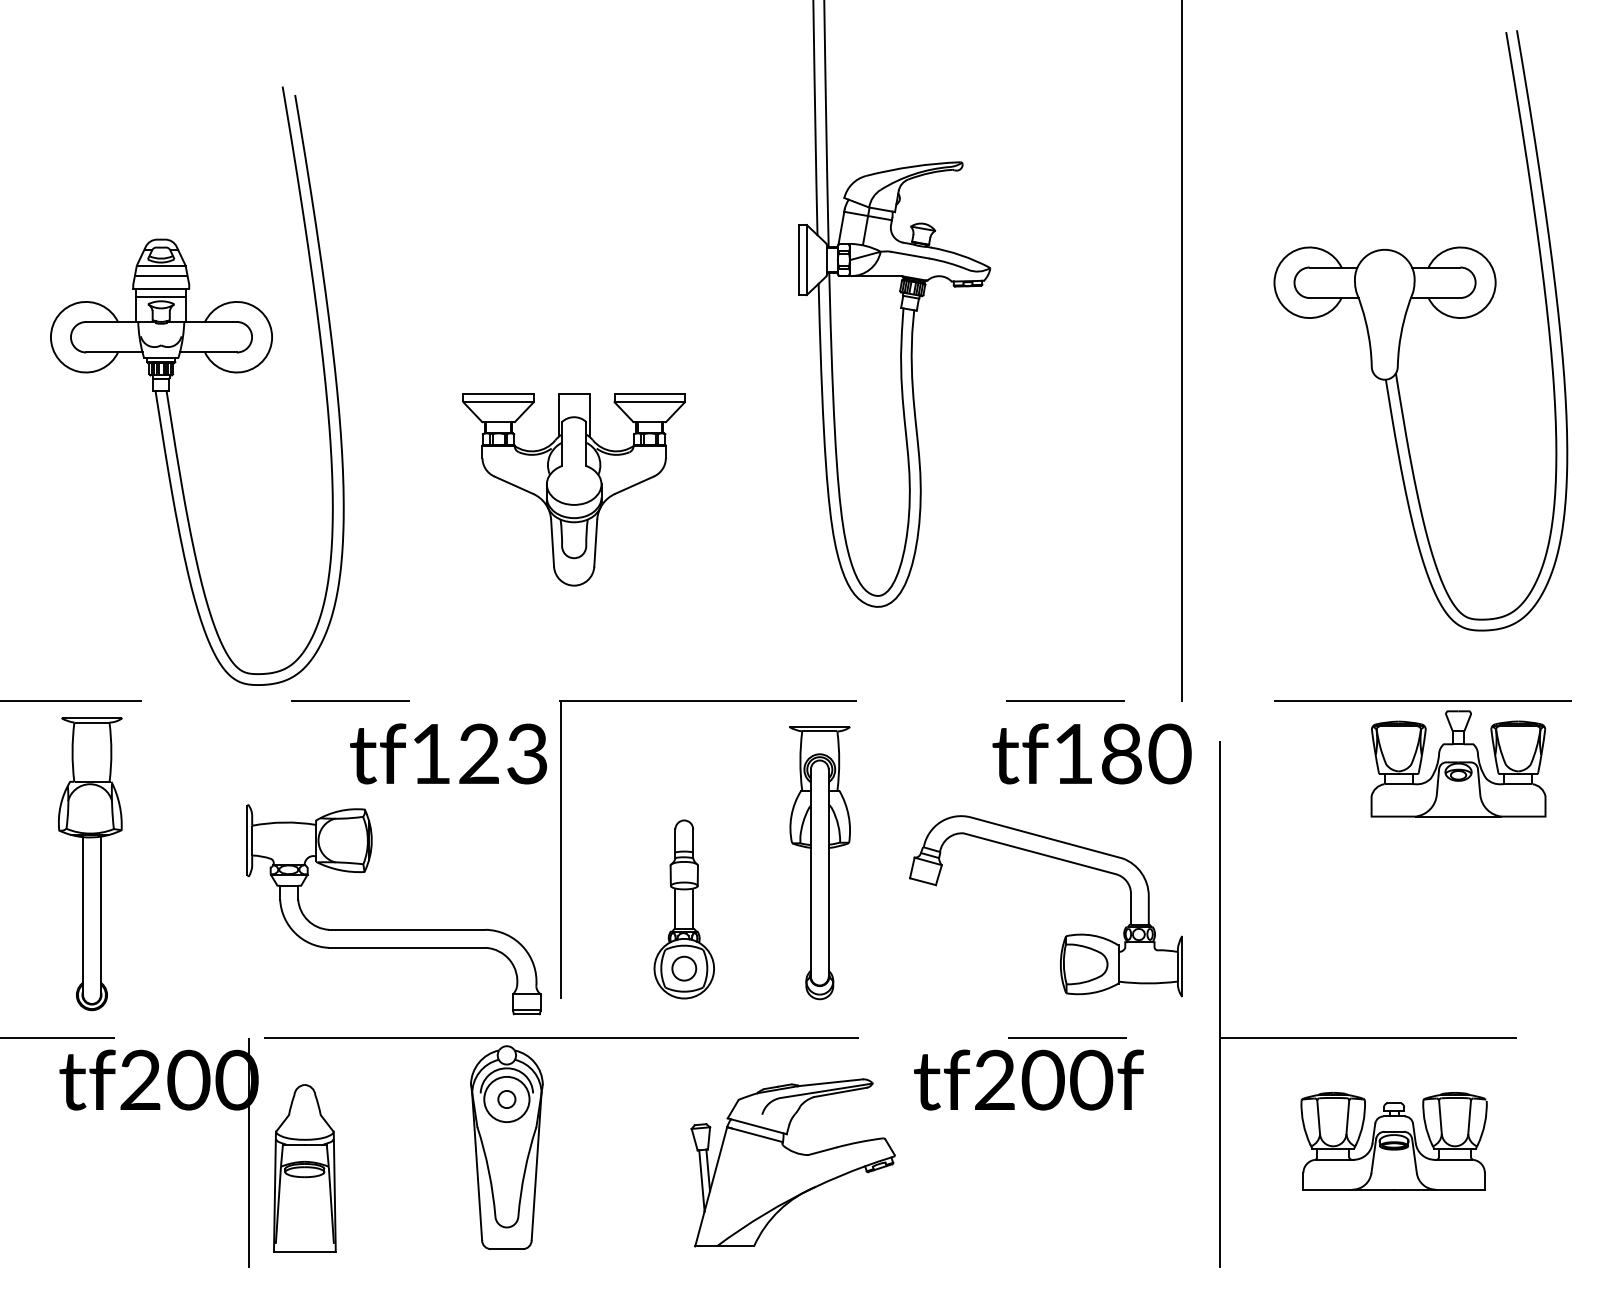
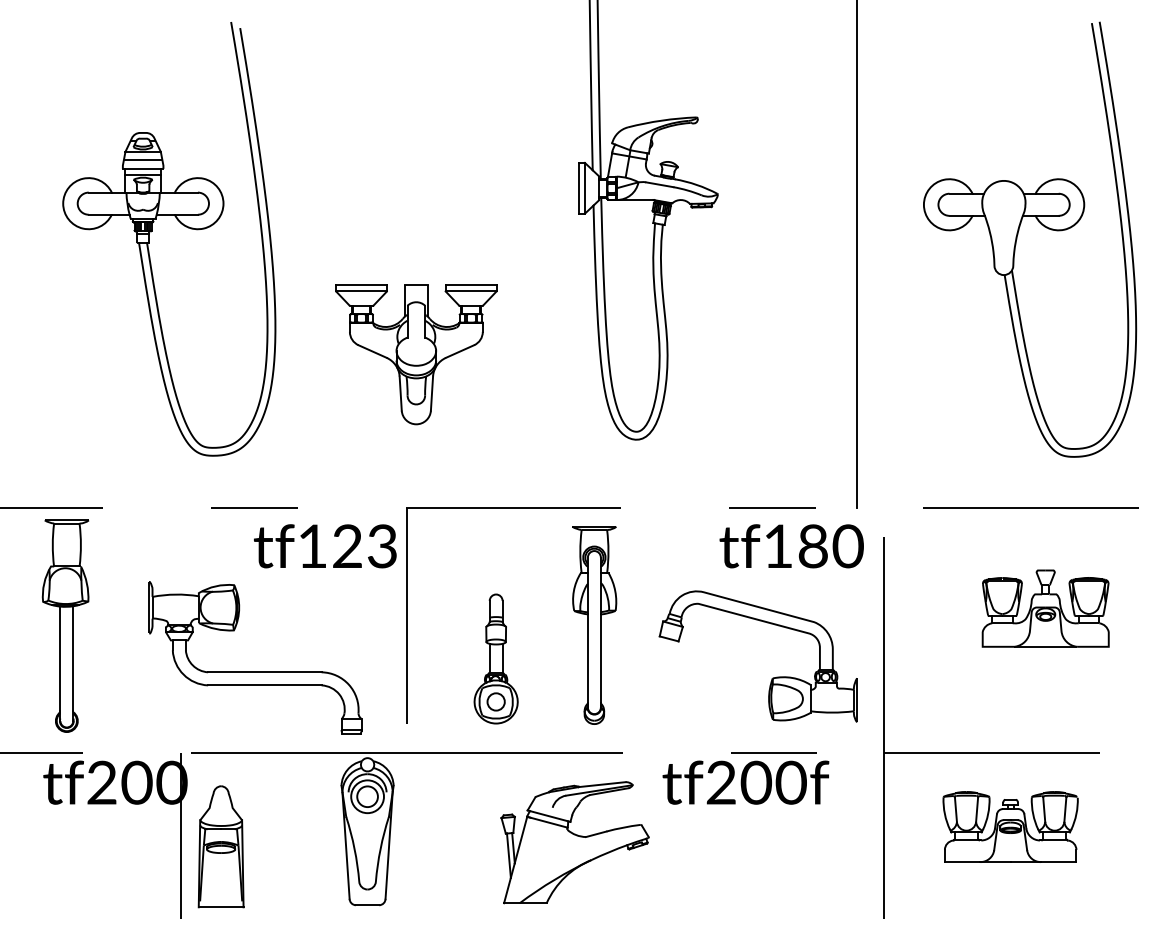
part: (174, 374) -> (152, 230), moved
part: (1458, 763) -> (1045, 608), moved
part: (393, 929) -> (254, 672), moved
circle: (506, 1099) -> (367, 796), size x1.67

